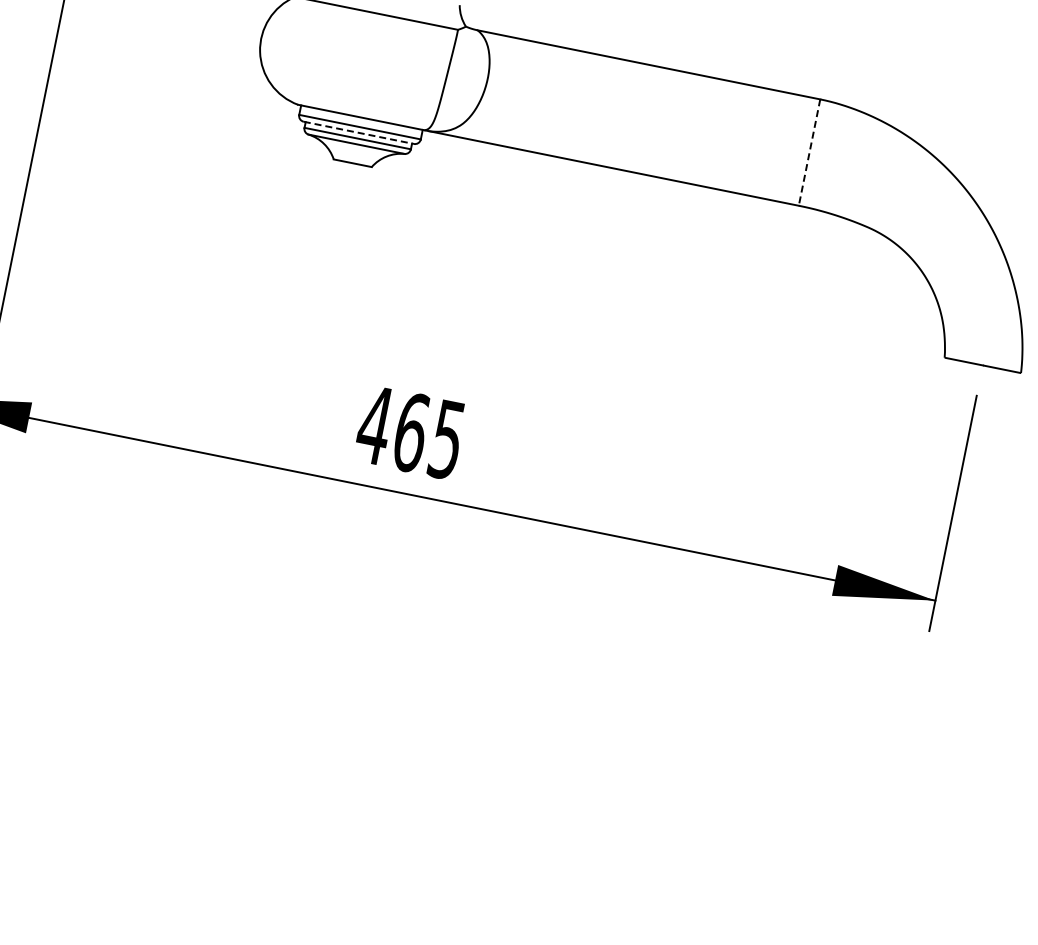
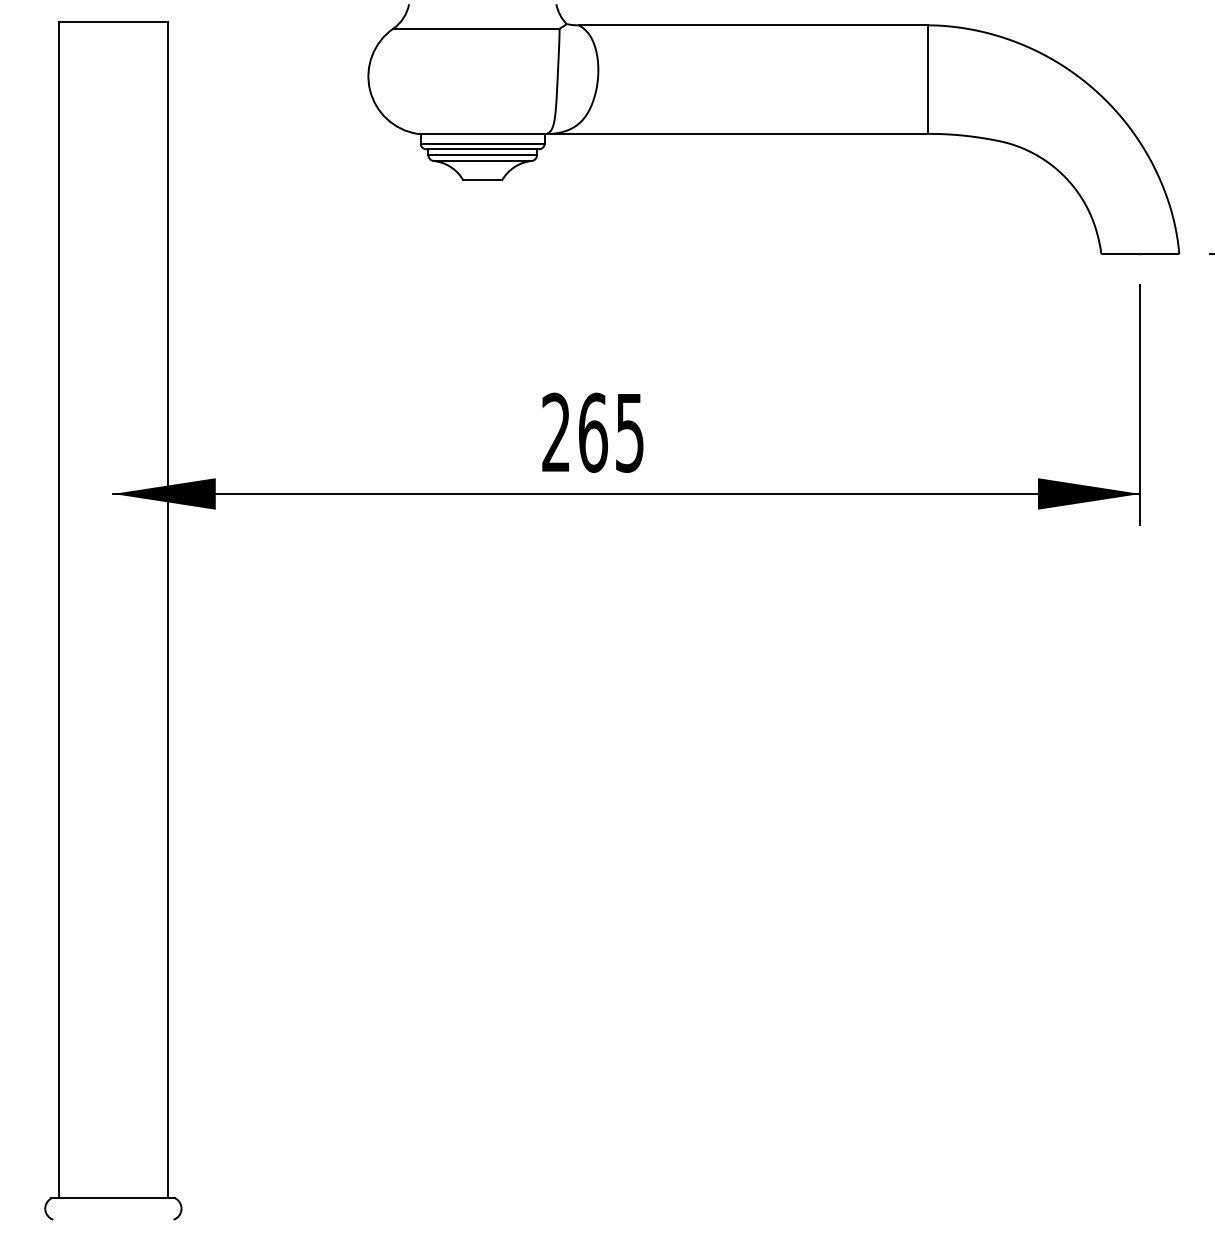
line: (359, 133) -> (483, 149), dashed -> solid
line: (809, 153) -> (928, 80), dashed -> solid
text: (374, 423) -> (555, 431), 465 -> 265

